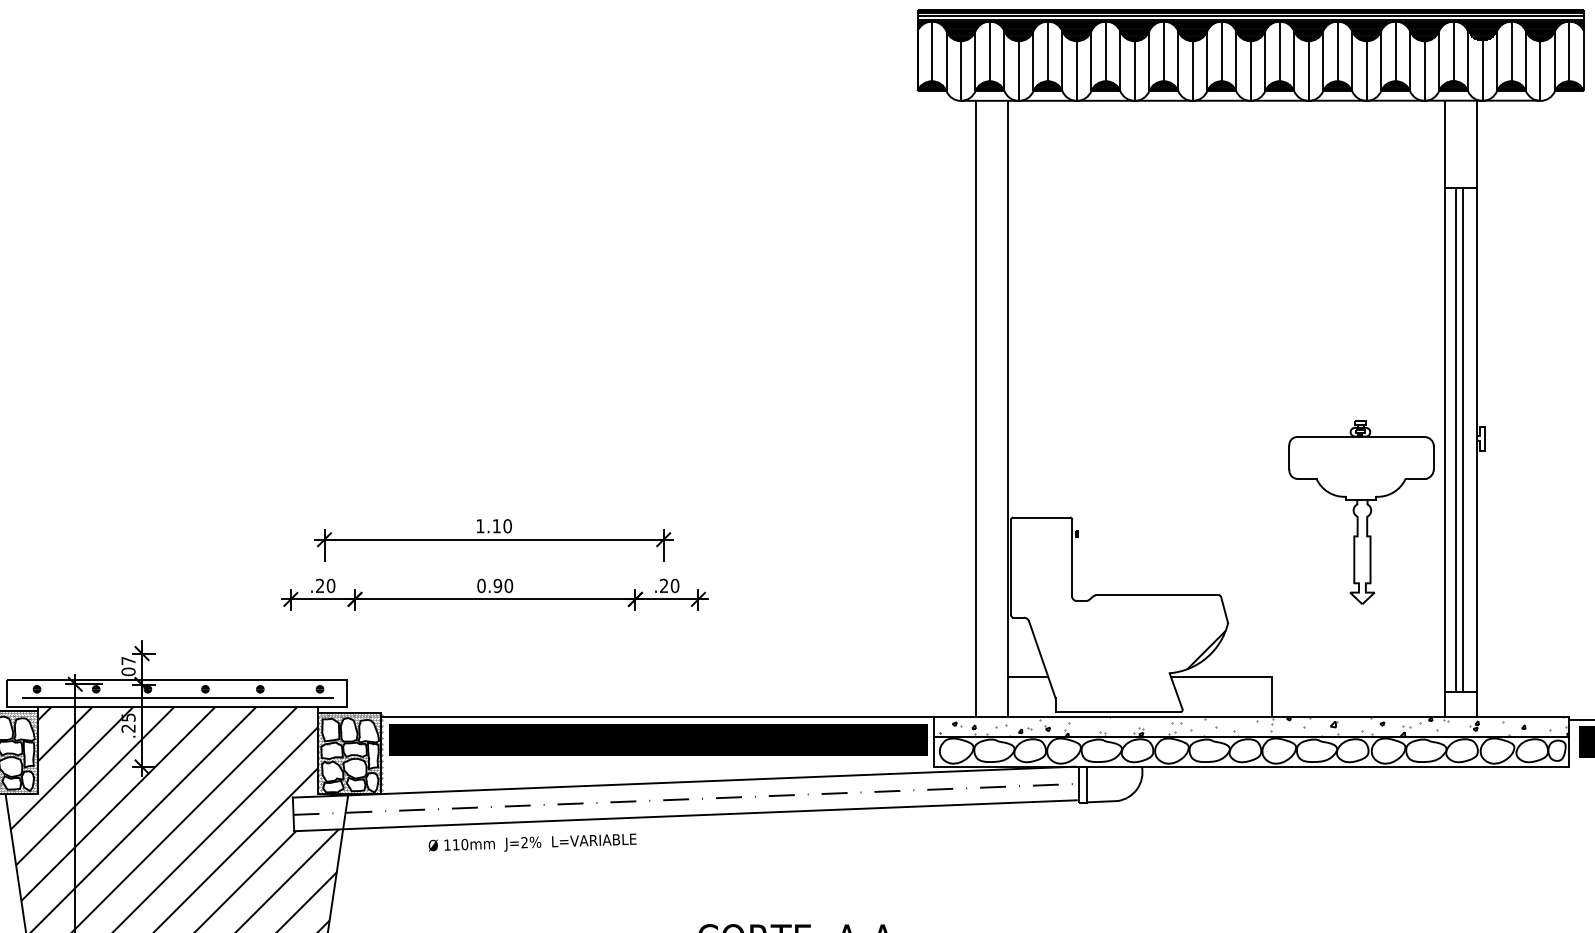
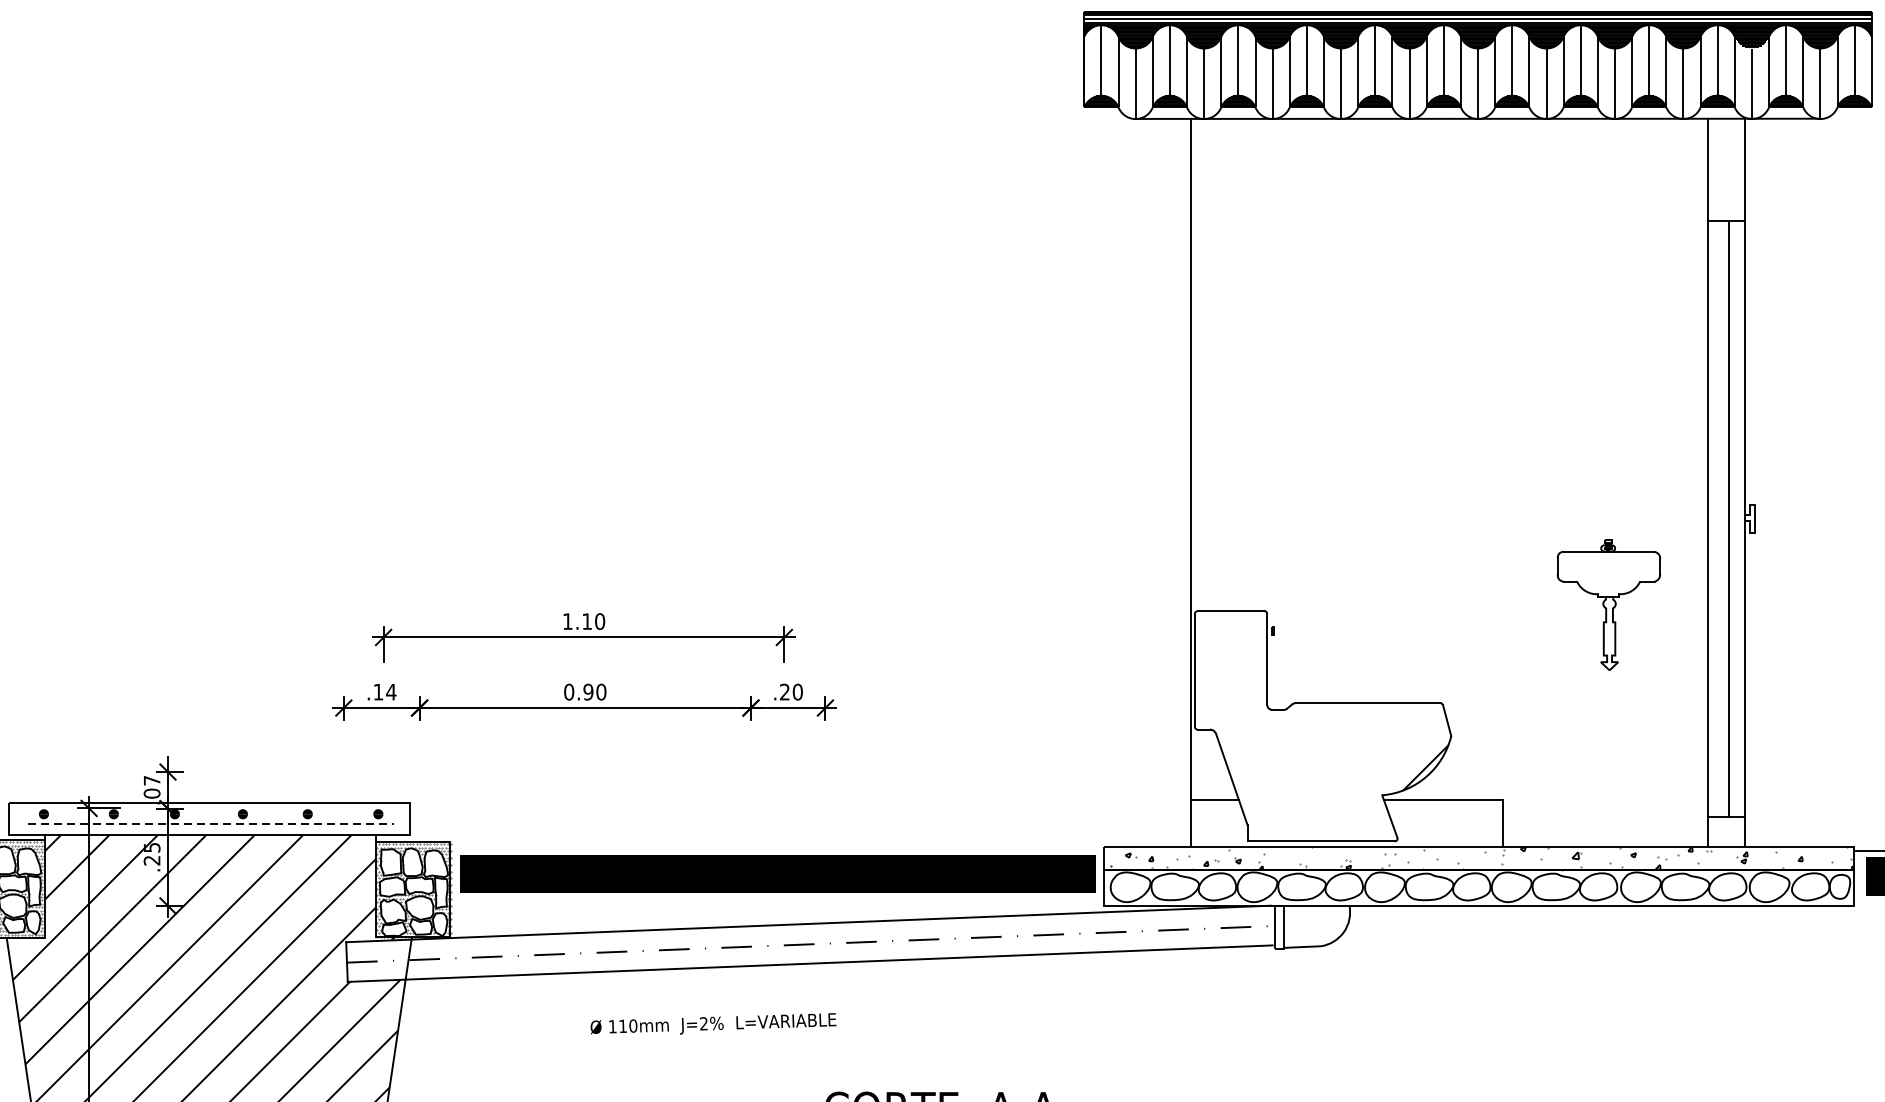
line: (976, 408) -> (1154, 482), removed
line: (1455, 439) -> (1719, 519), removed
part: (1361, 512) -> (1608, 605), size x0.6
text: (325, 585) -> (384, 691), .20 -> .14
line: (178, 697) -> (211, 823), solid -> dashed
line: (657, 717) -> (777, 847), removed
text: (532, 842) -> (713, 1023), moved

